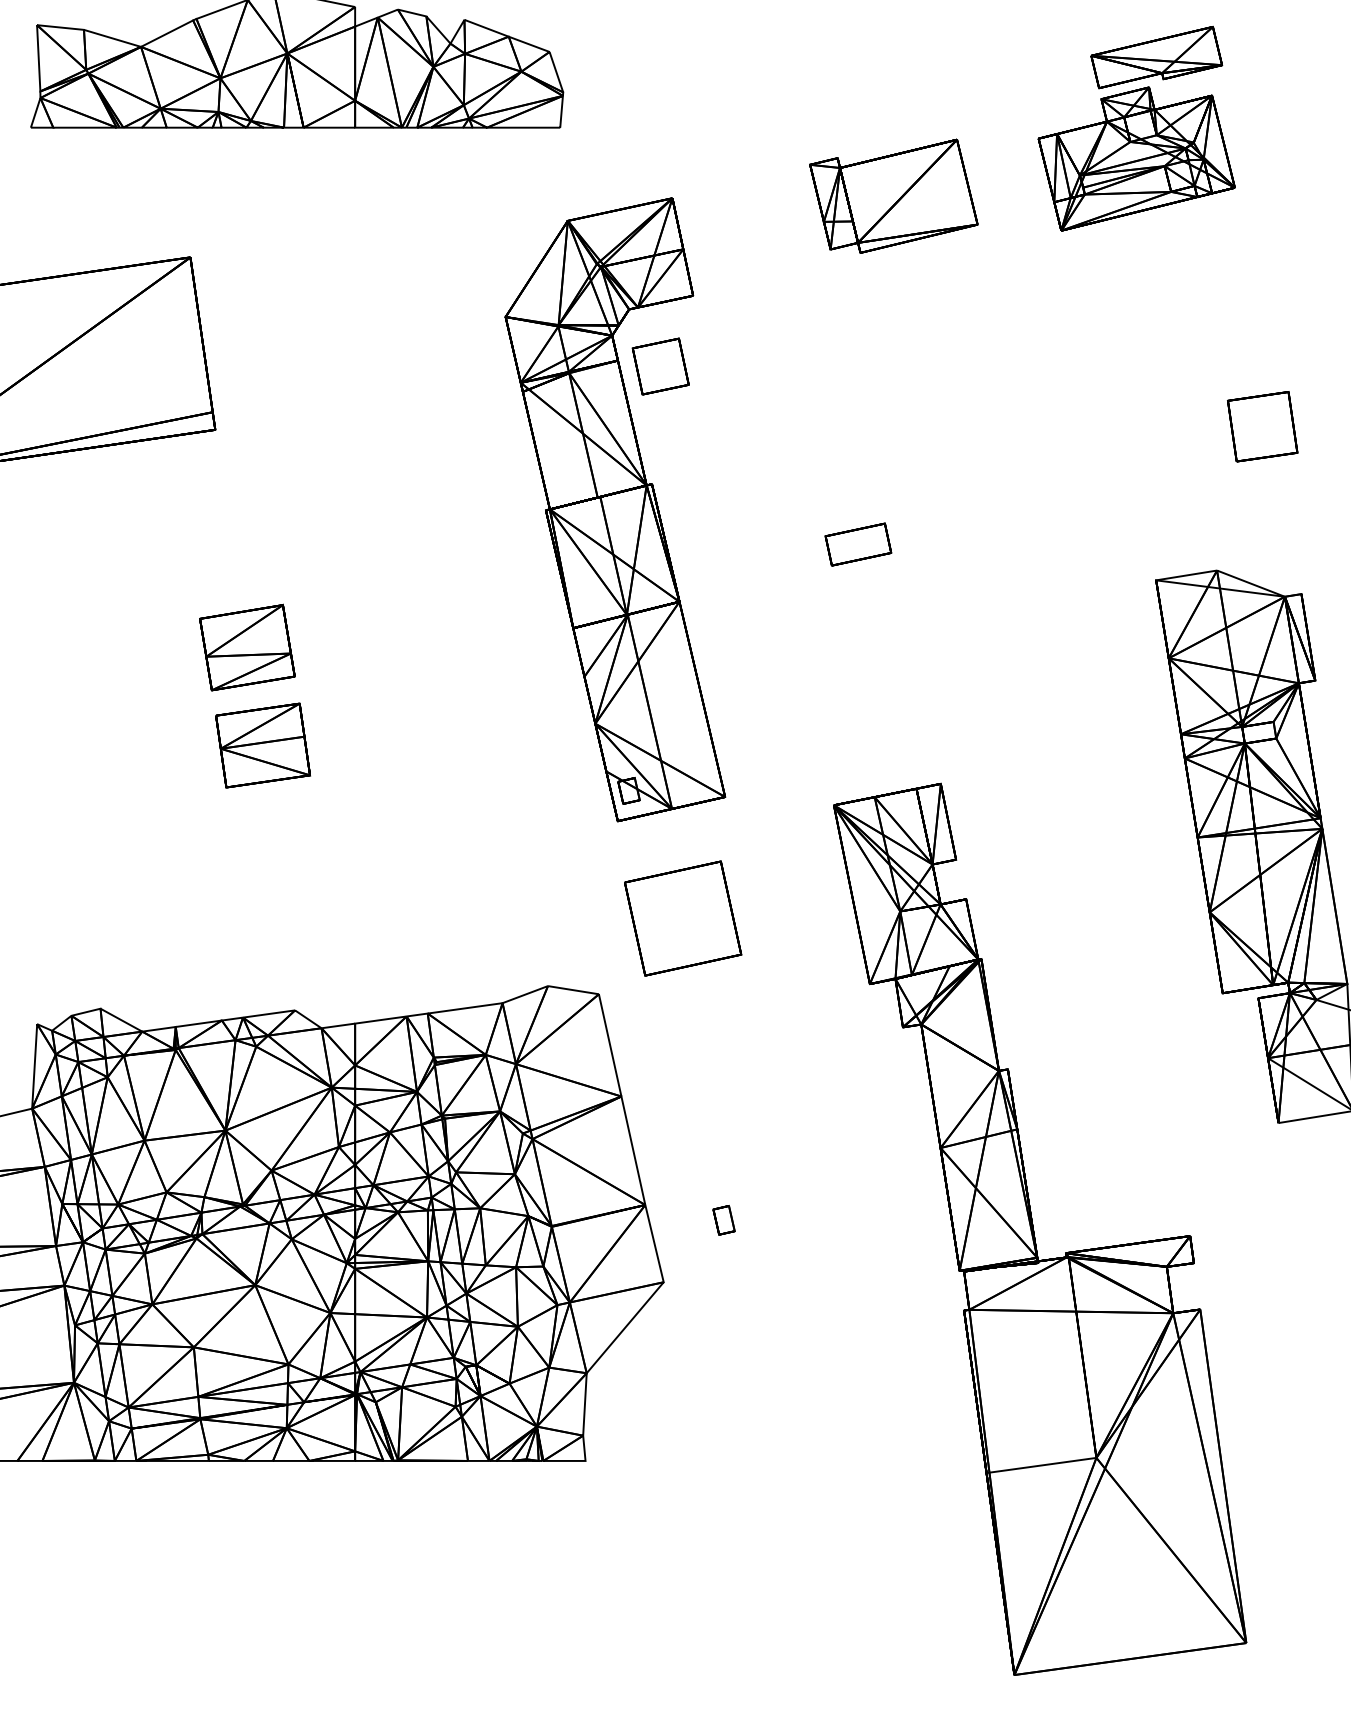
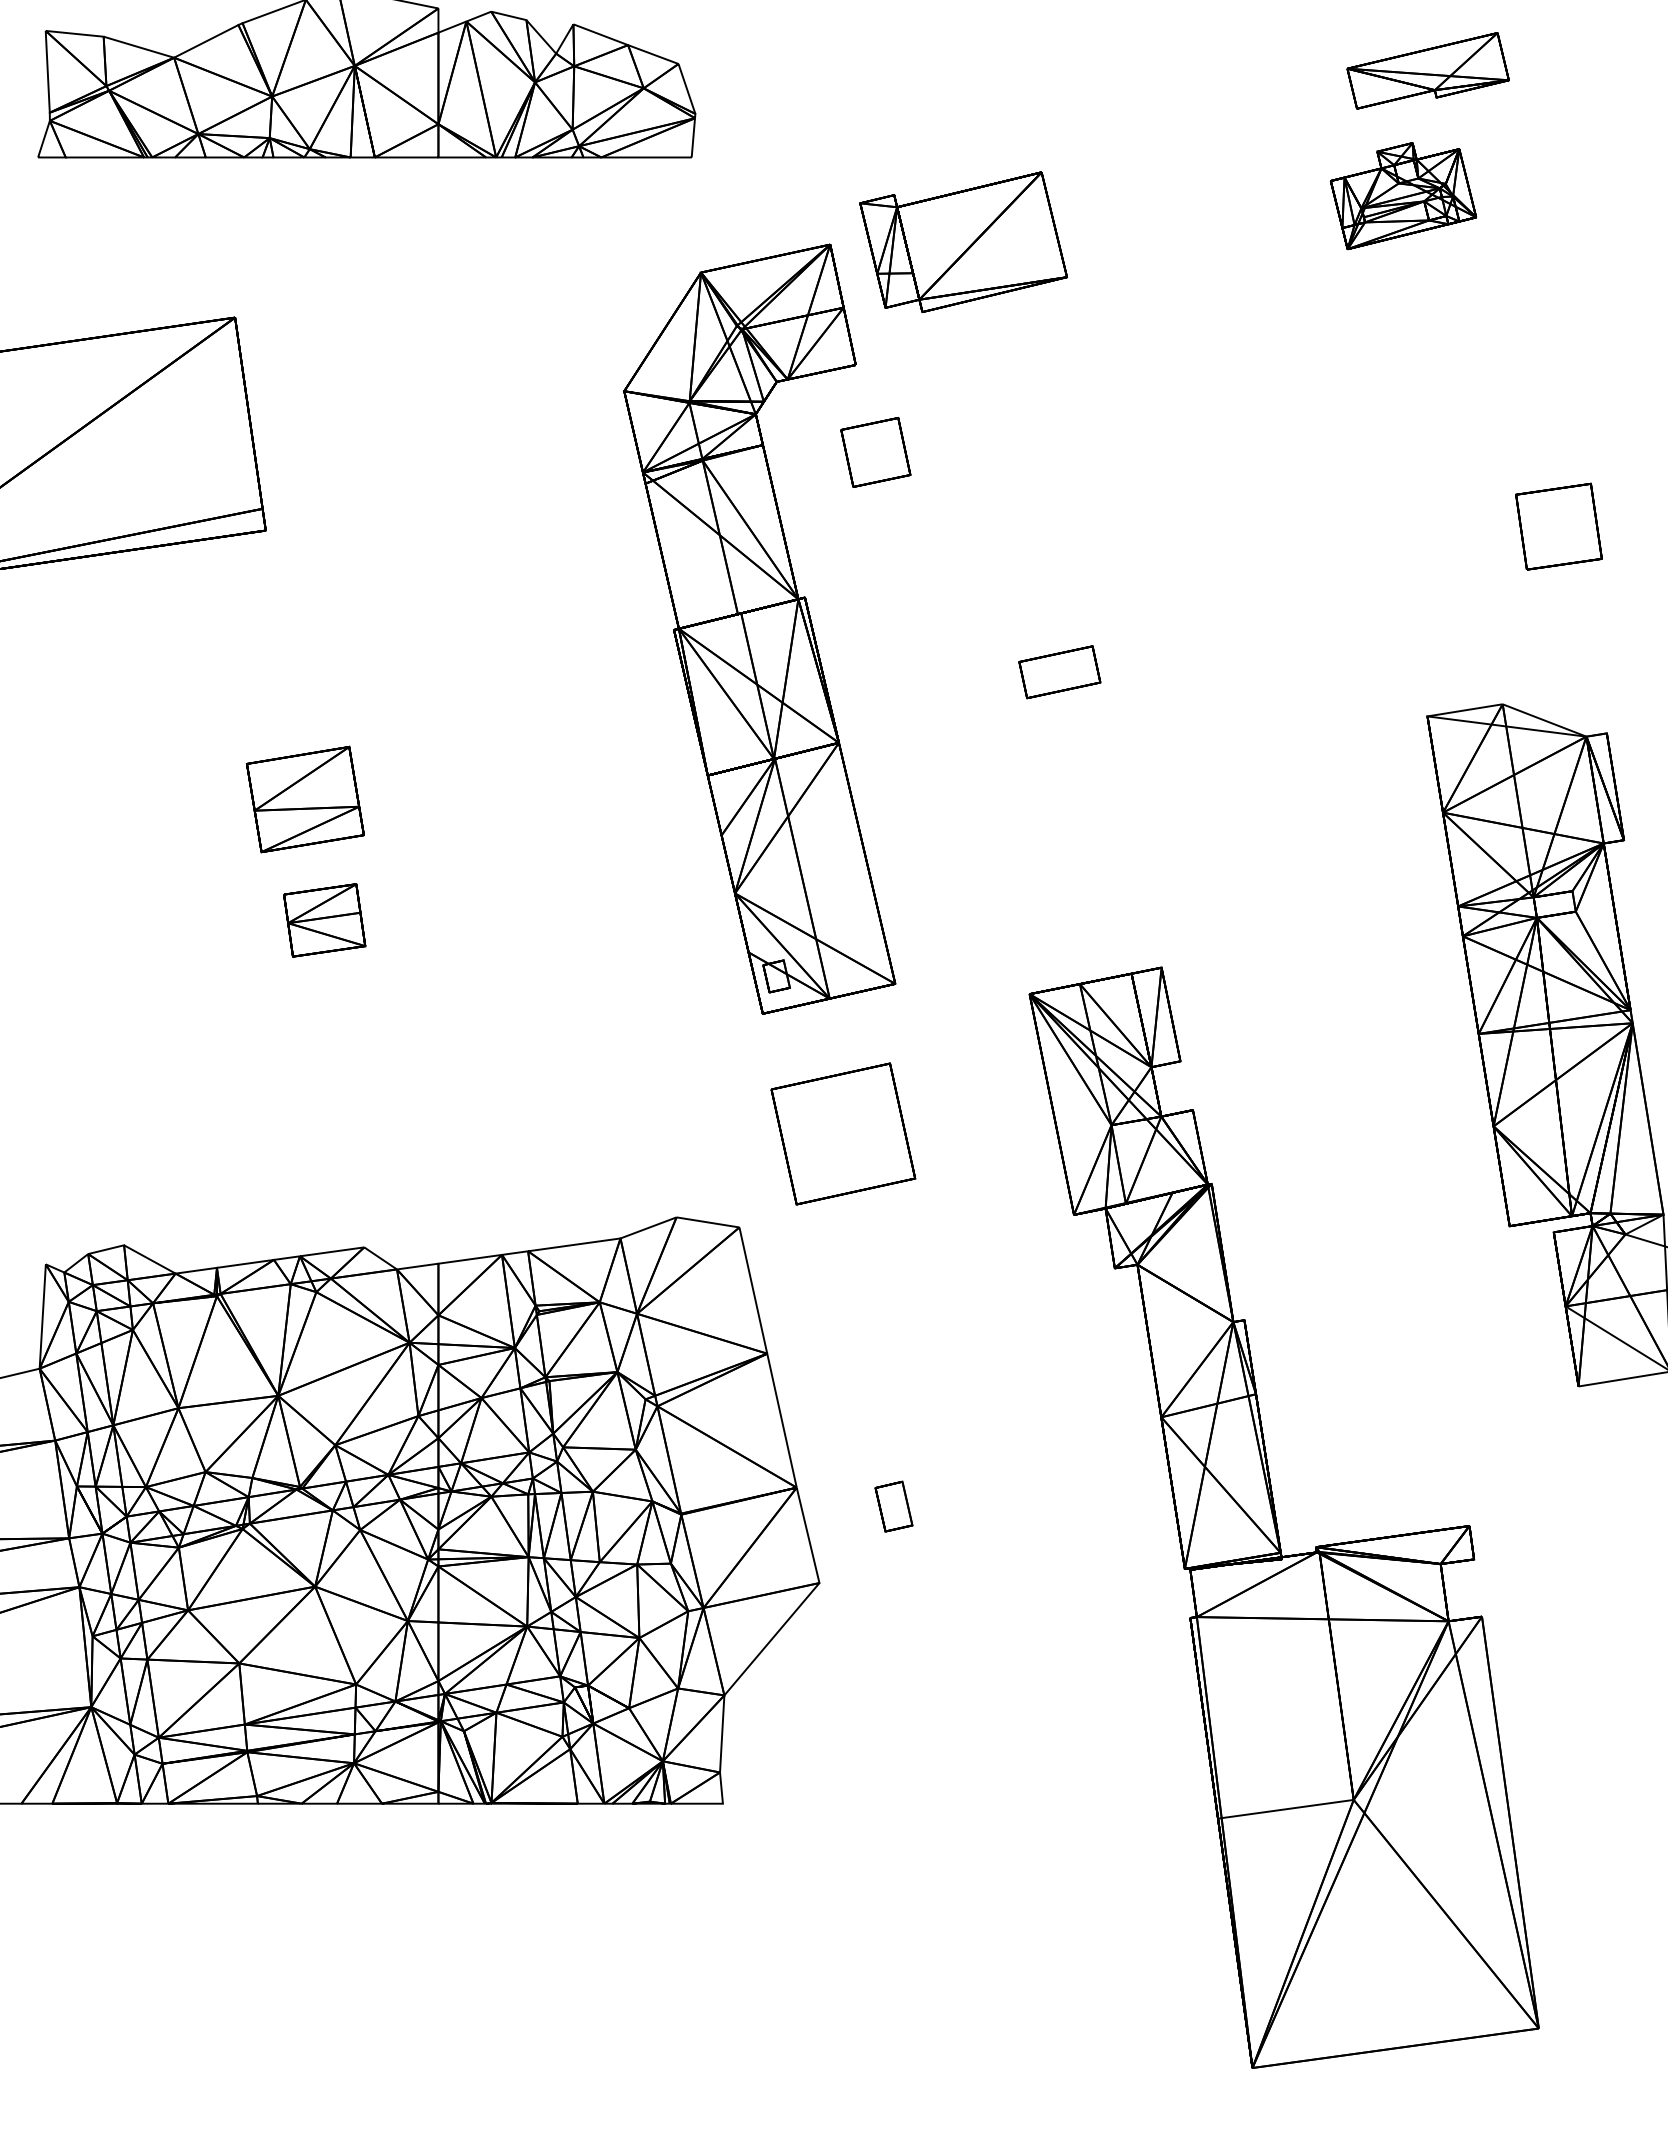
part: (1136, 158) -> (1403, 195), size x0.6
part: (893, 195) -> (963, 241), moved
part: (660, 366) -> (875, 452), moved
part: (262, 745) -> (324, 920), size x0.7
part: (723, 1220) -> (893, 1506), size x1.4

